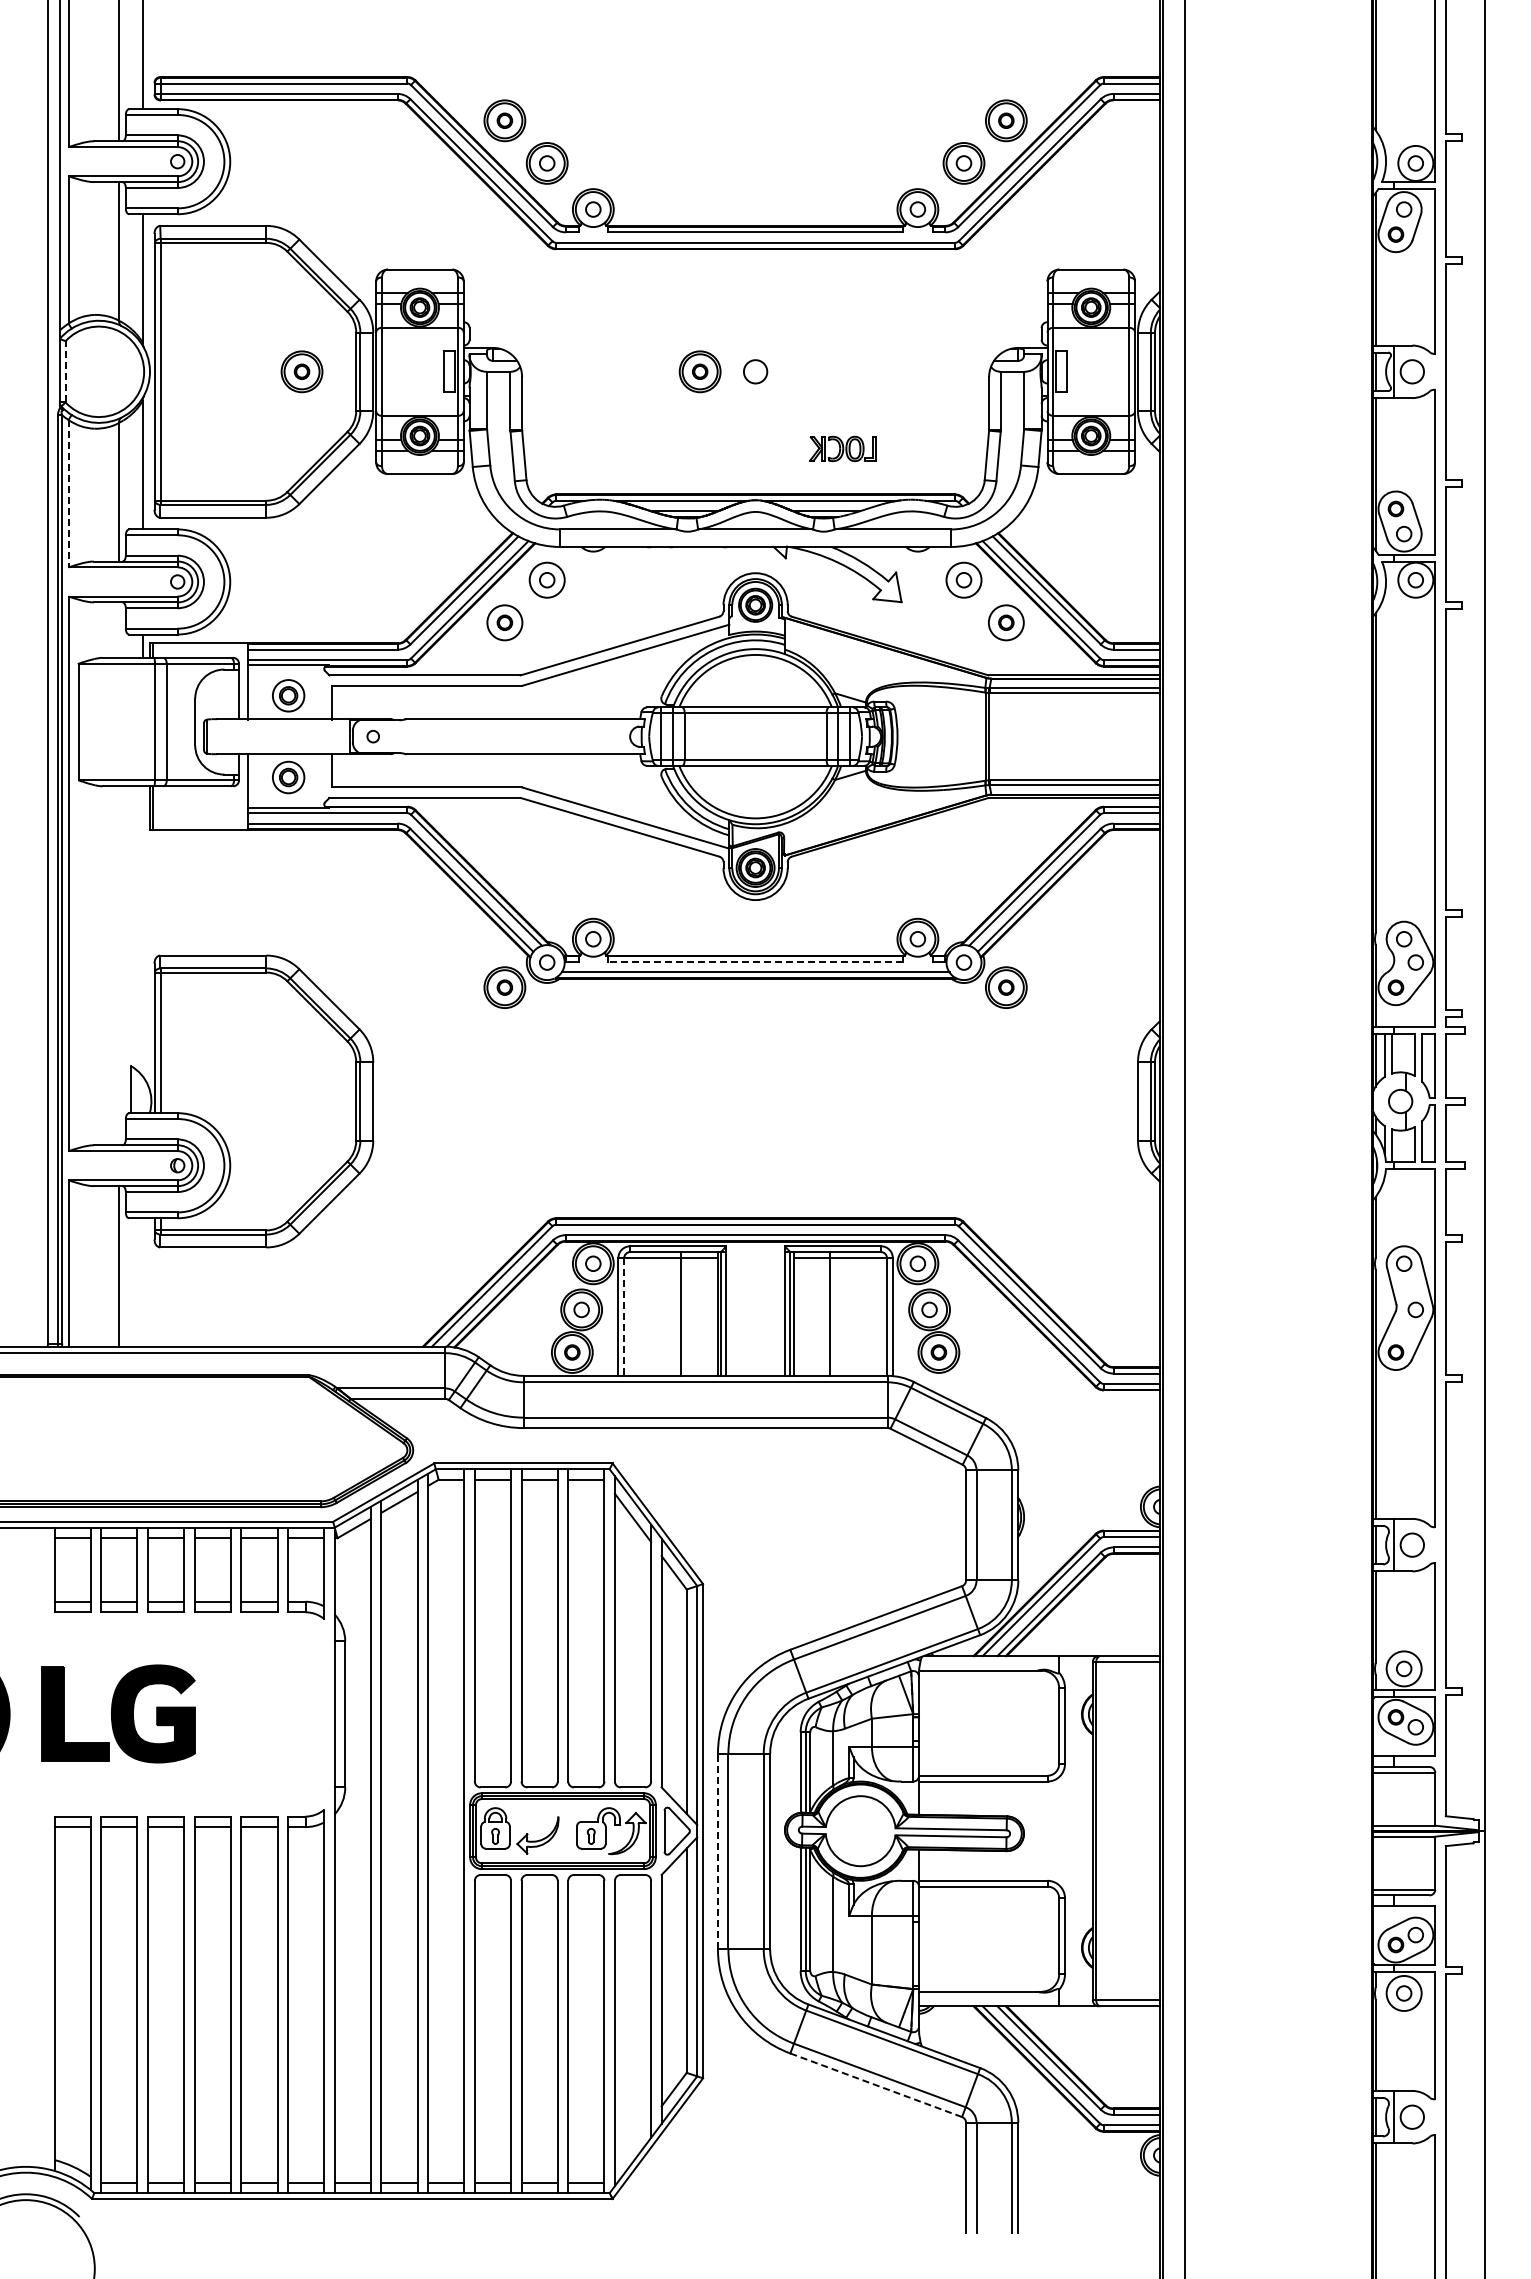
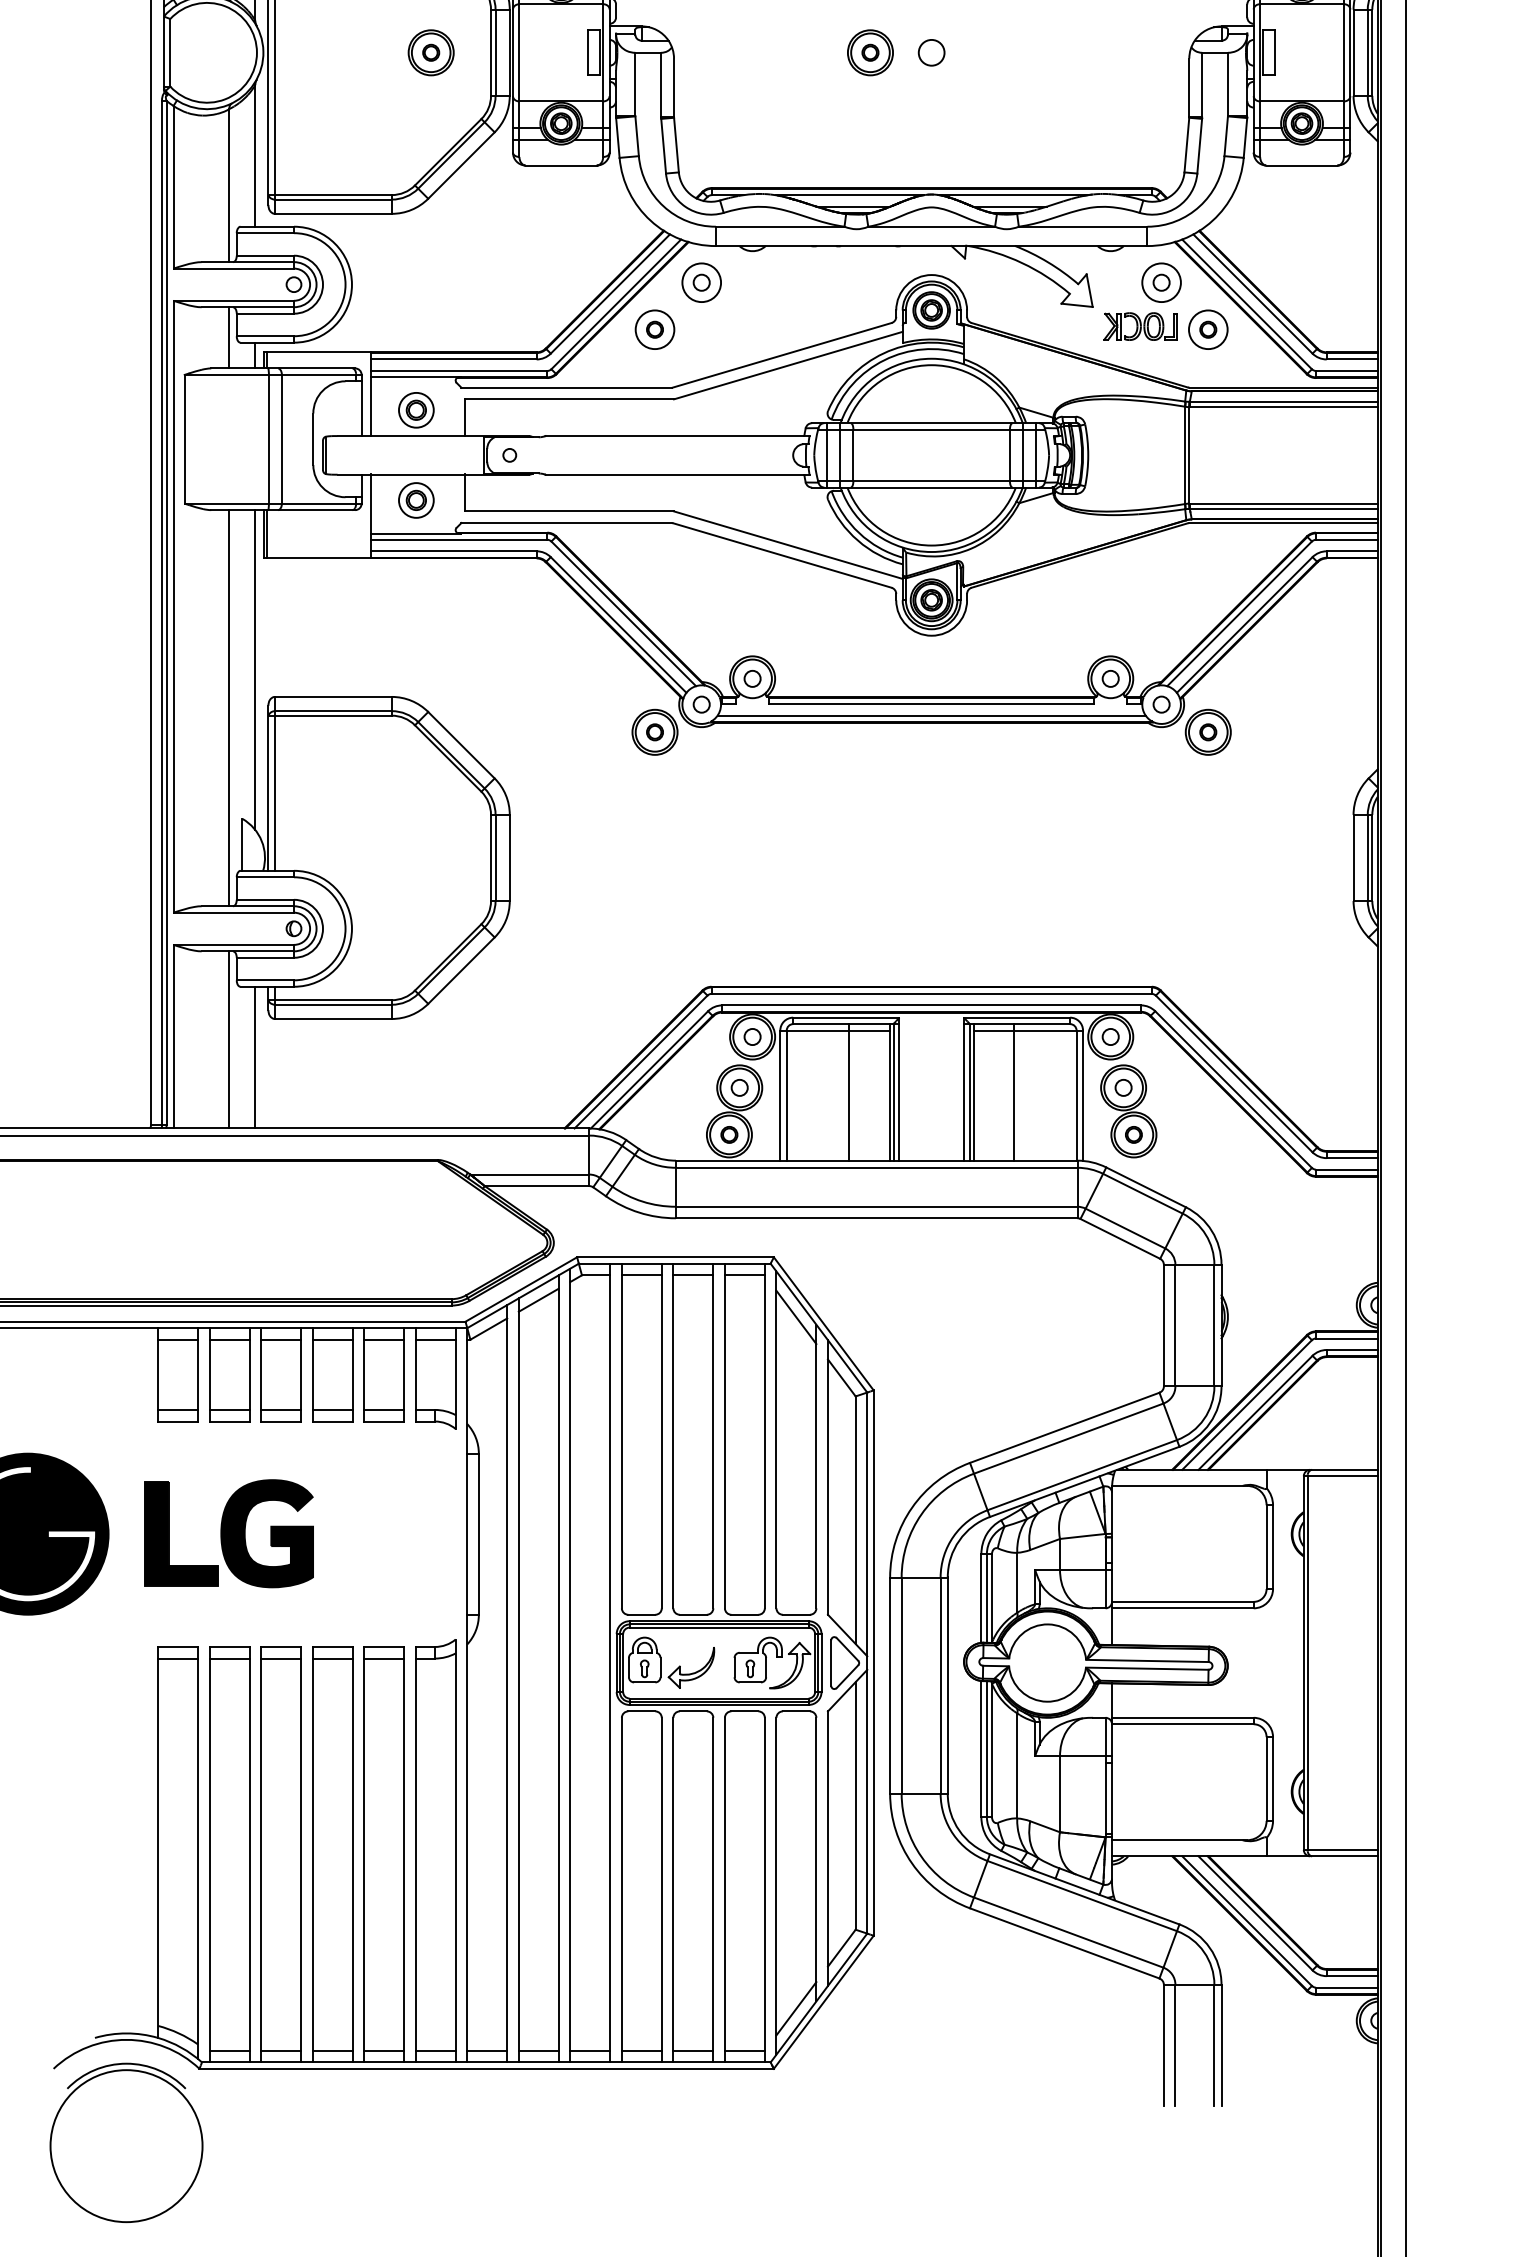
line: (65, 371) -> (170, 52), dashed -> solid
part: (842, 448) -> (1140, 326), moved
line: (68, 493) -> (173, 187), dashed -> solid
line: (119, 629) -> (229, 337), added
line: (142, 931) -> (255, 670), added
line: (755, 962) -> (931, 704), dashed -> solid
line: (119, 965) -> (229, 707), added
line: (142, 1282) -> (255, 1057), added
line: (624, 1316) -> (786, 1095), dashed -> solid
line: (717, 1851) -> (889, 1685), dashed -> solid
line: (876, 2085) -> (1065, 1943), dashed -> solid
line: (632, 2144) -> (795, 2008), added

